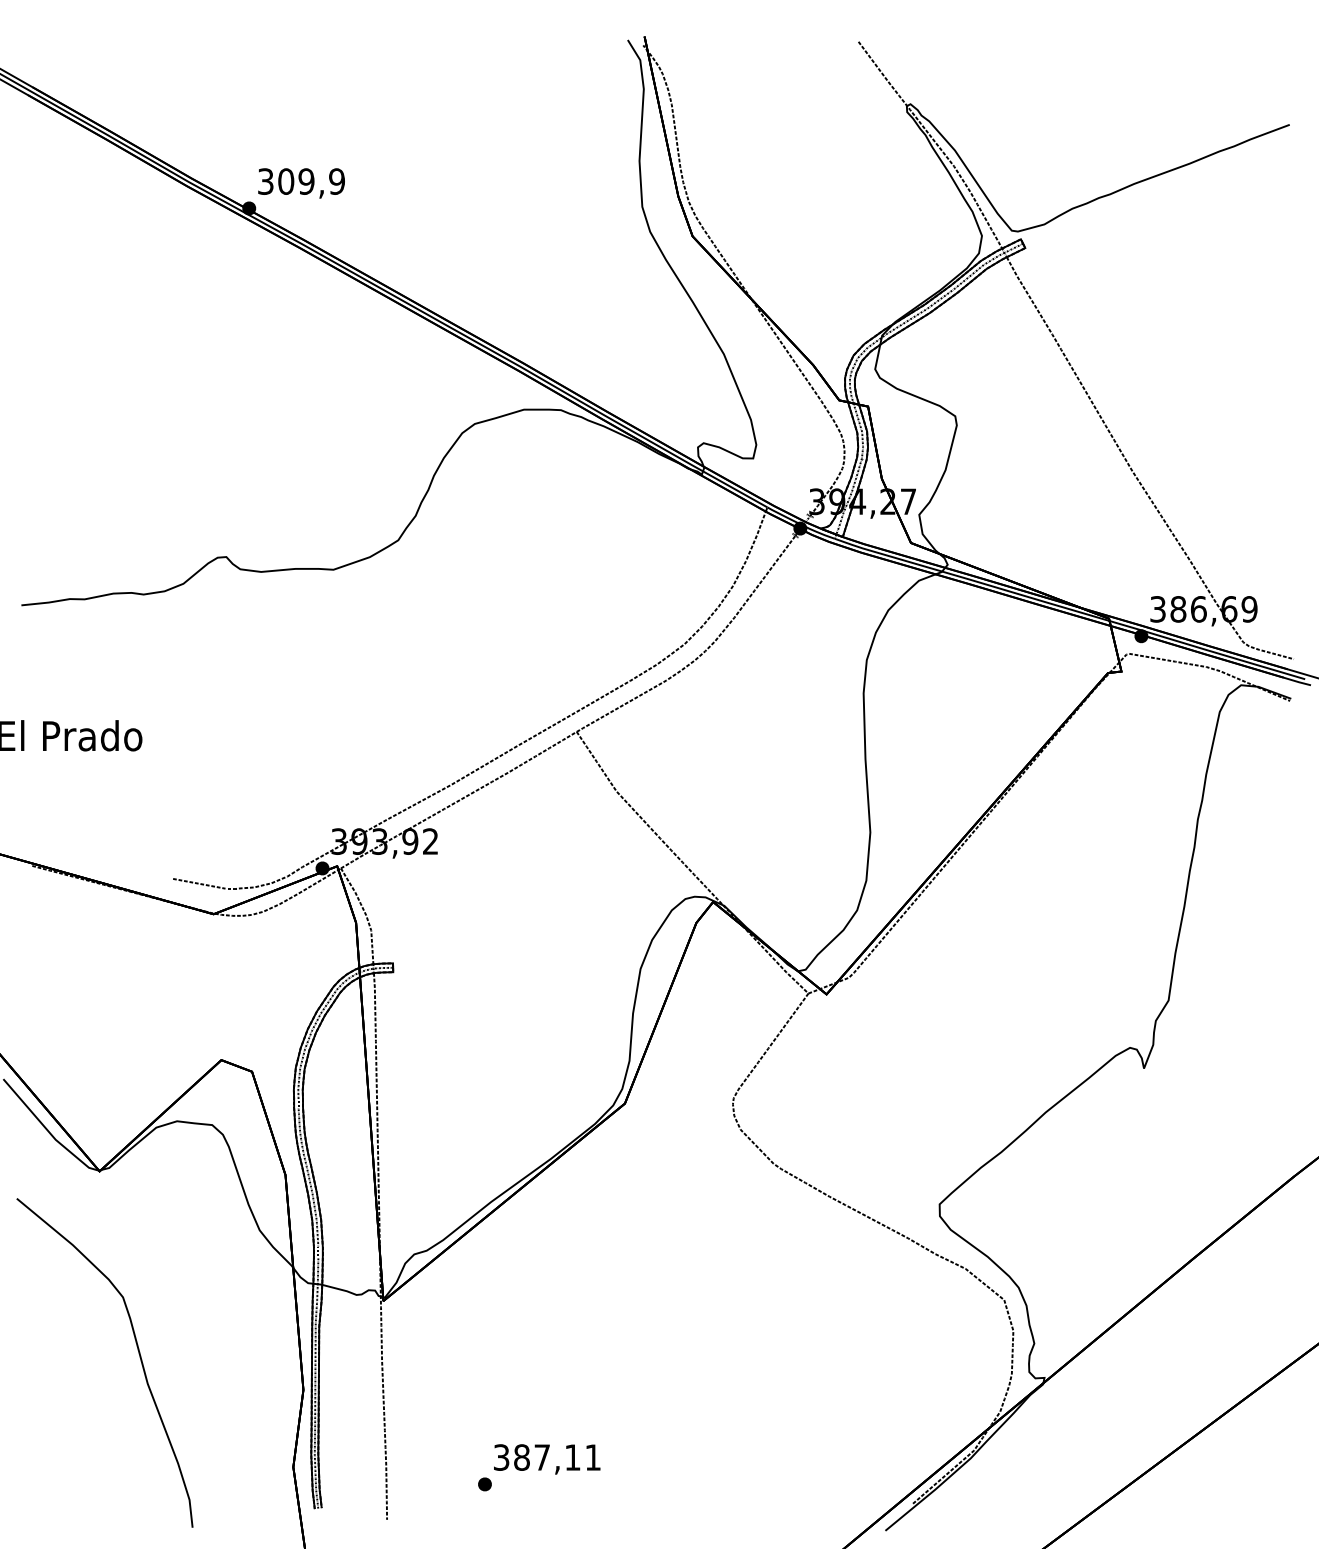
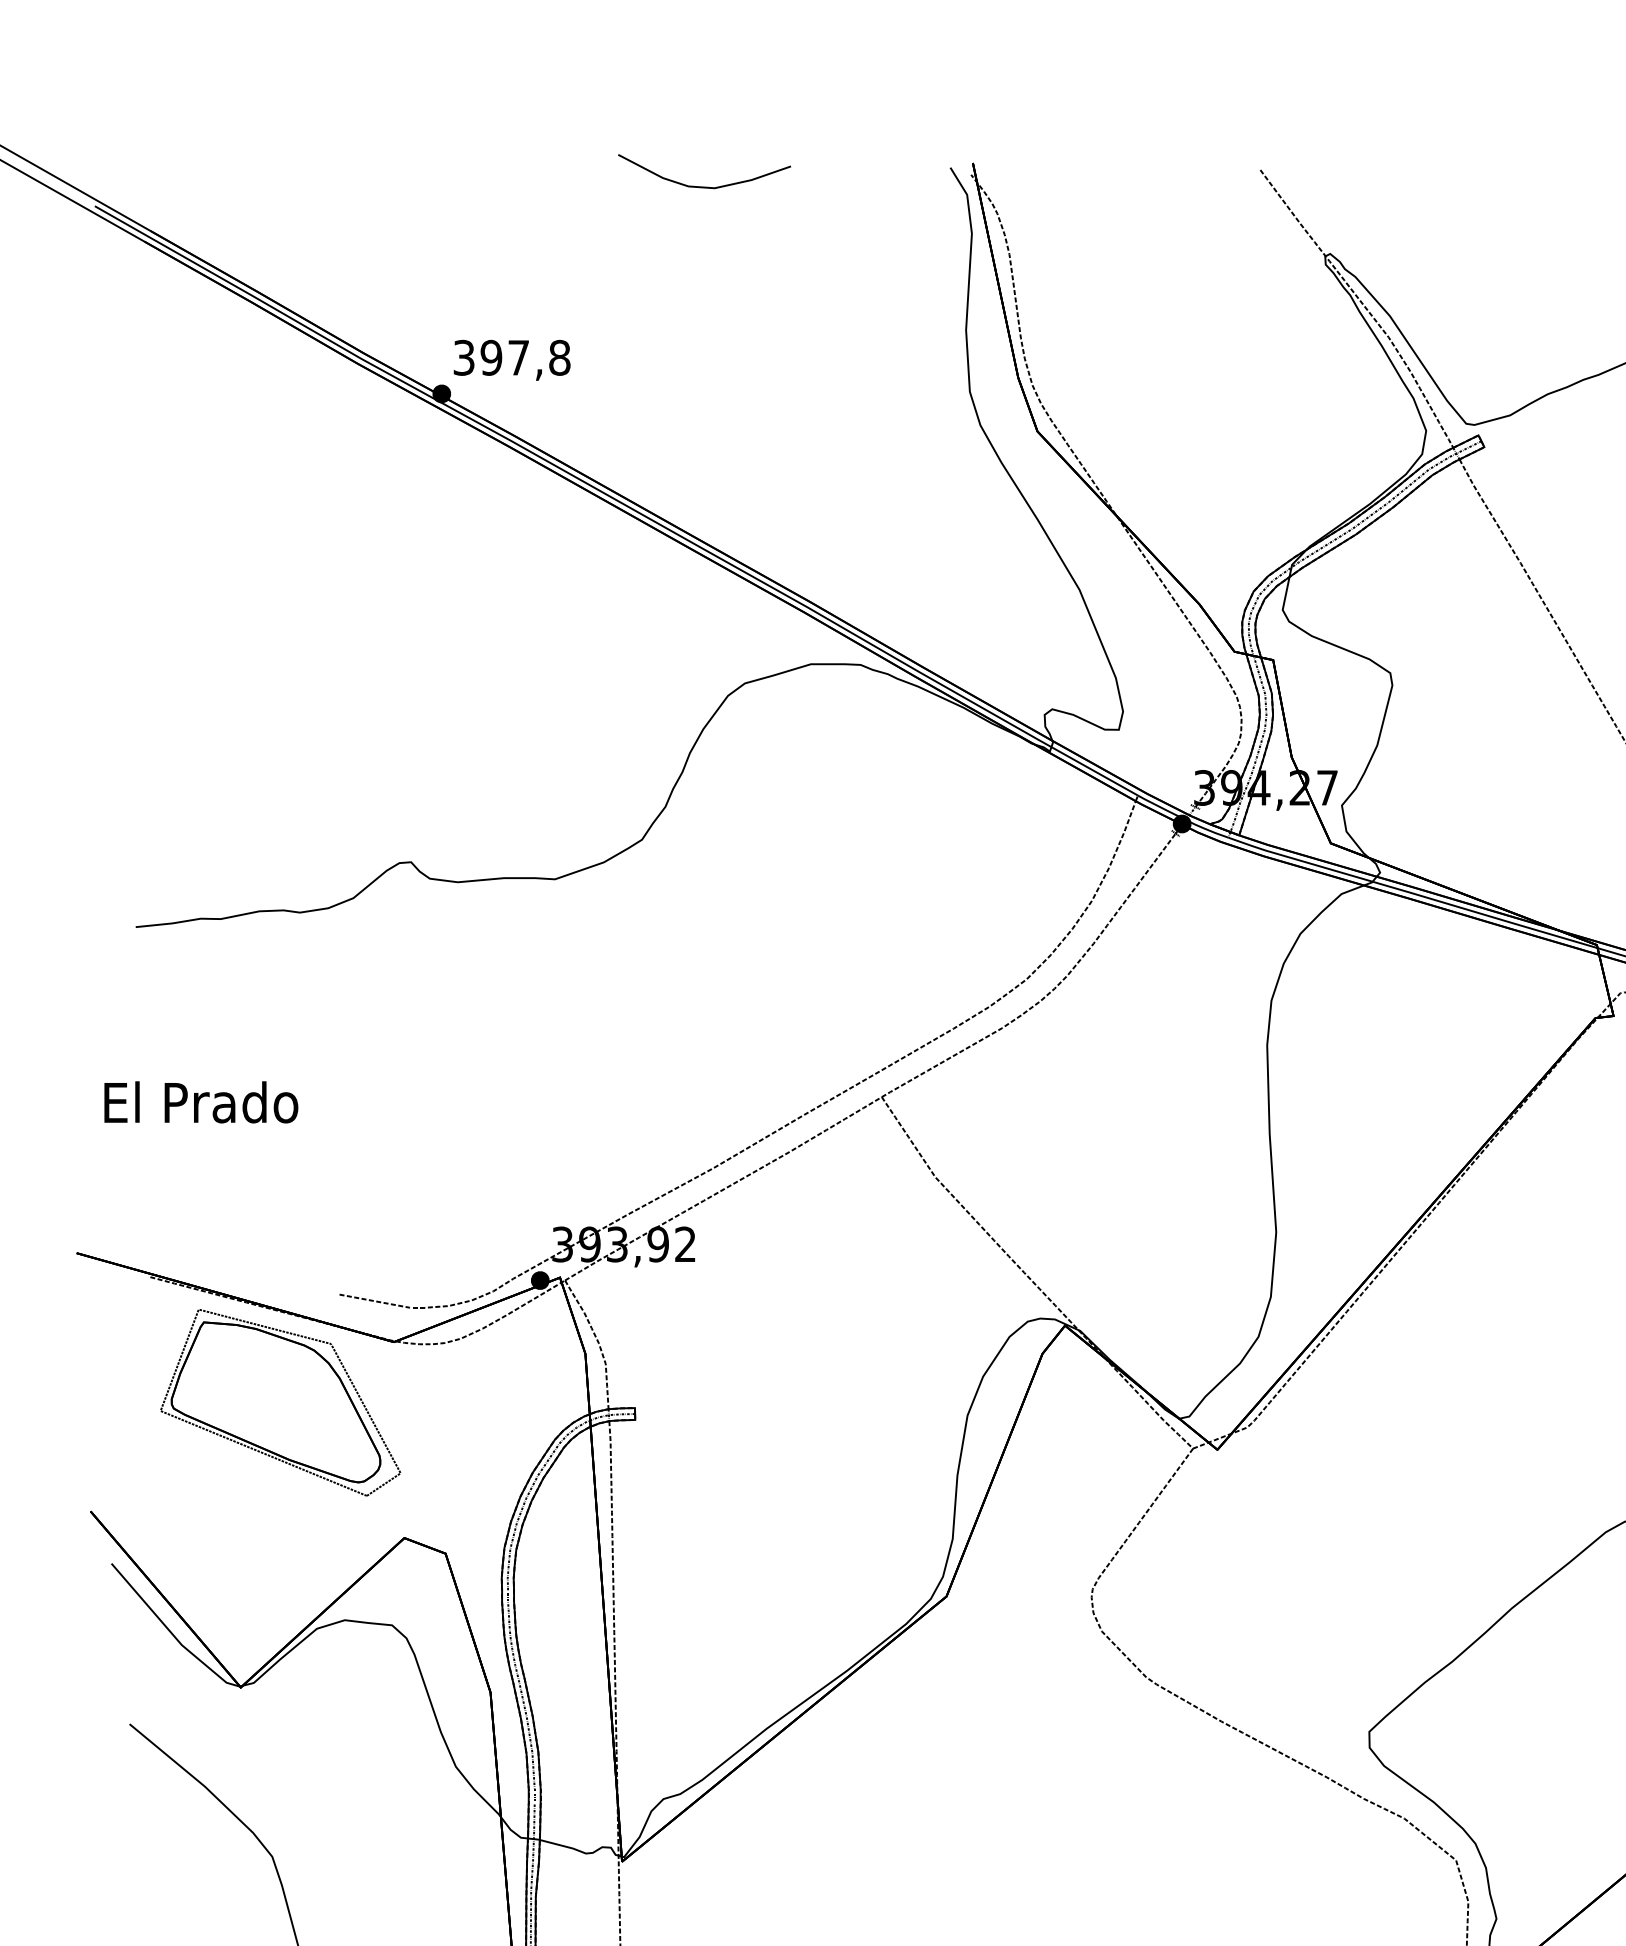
curve: (444, 53) -> (704, 185), added
text: (311, 181) -> (525, 357), 309,9 -> 397,8
part: (128, 959) -> (279, 1402), added

